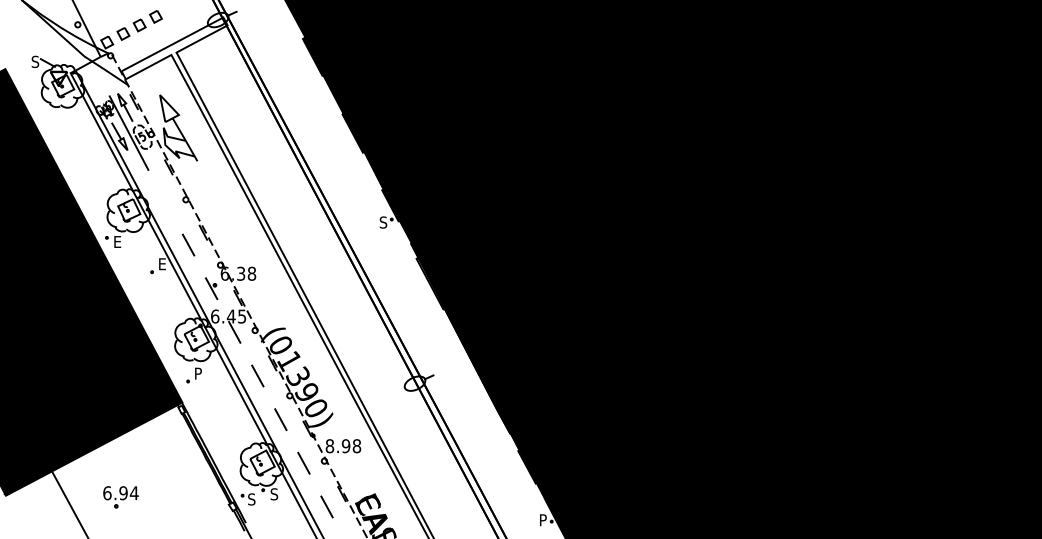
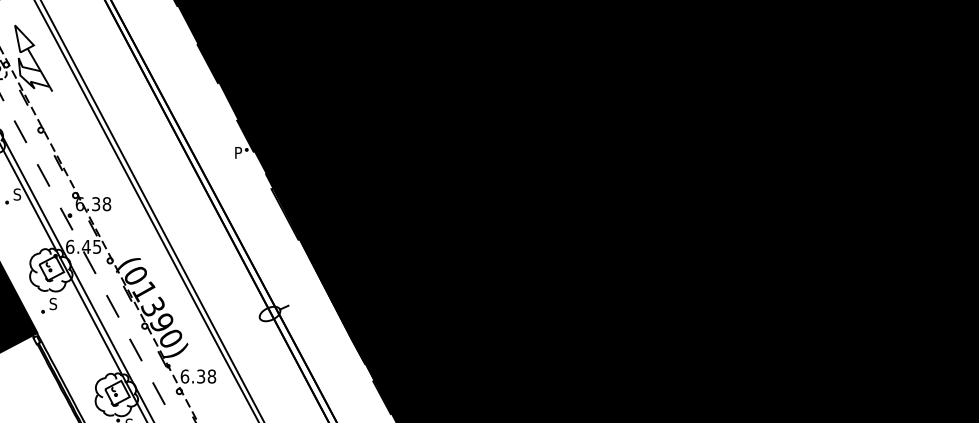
line: (164, 201) -> (19, 131), added
text: (383, 222) -> (238, 152), S -> P
text: (162, 264) -> (17, 194), E -> S
text: (198, 373) -> (53, 303), P -> S
text: (337, 446) -> (192, 376), 8.98 -> 6.38

